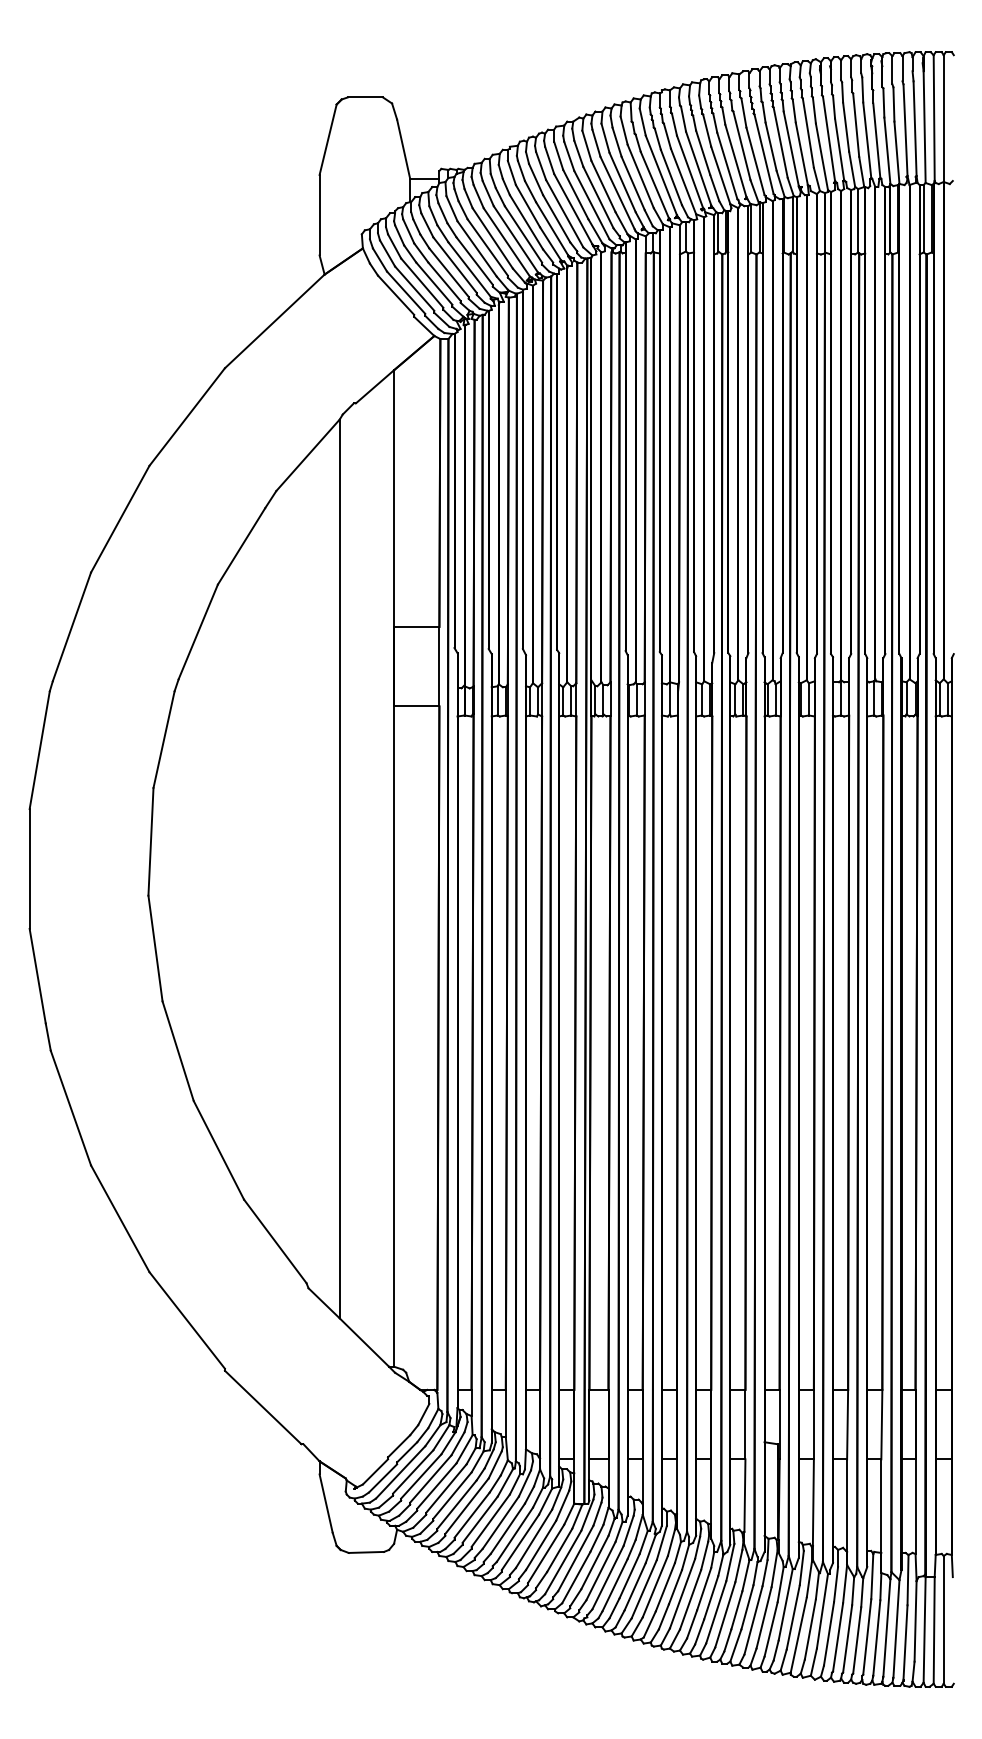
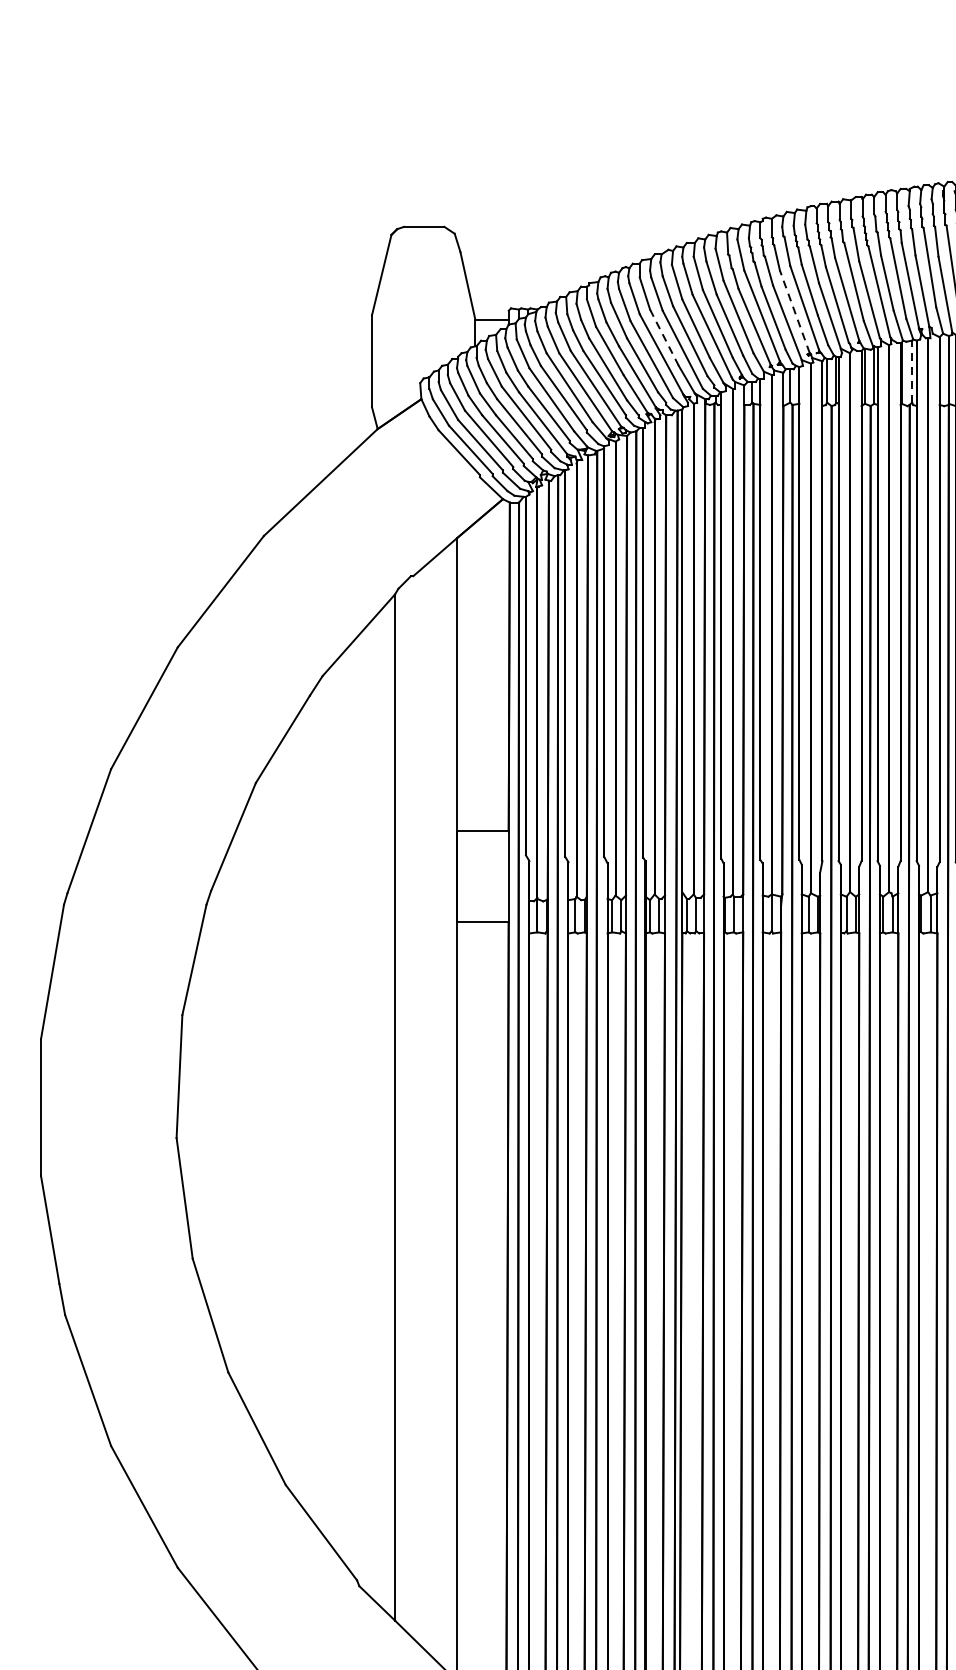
line: (690, 171) -> (795, 311), solid -> dashed
line: (575, 194) -> (664, 337), solid -> dashed
line: (792, 223) -> (911, 370), solid -> dashed

